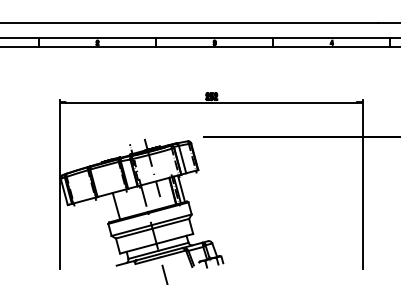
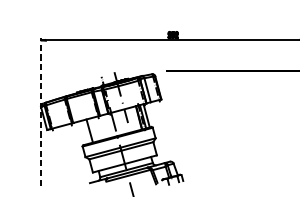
line: (60, 183) -> (40, 111), solid -> dashed

